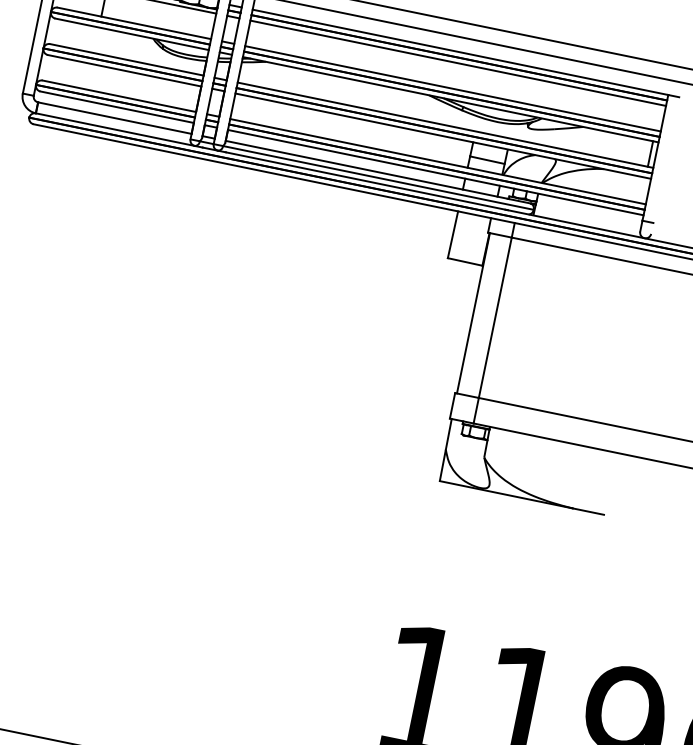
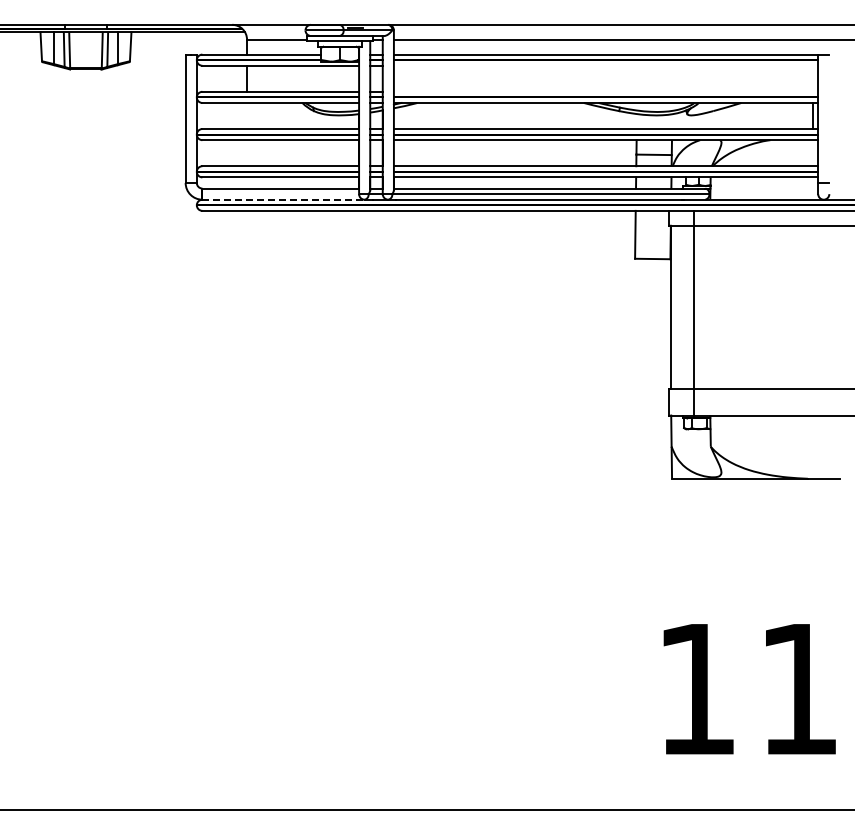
line: (457, 62) -> (605, 65), removed
line: (452, 88) -> (605, 91), removed
line: (116, 129) -> (284, 199), solid -> dashed

